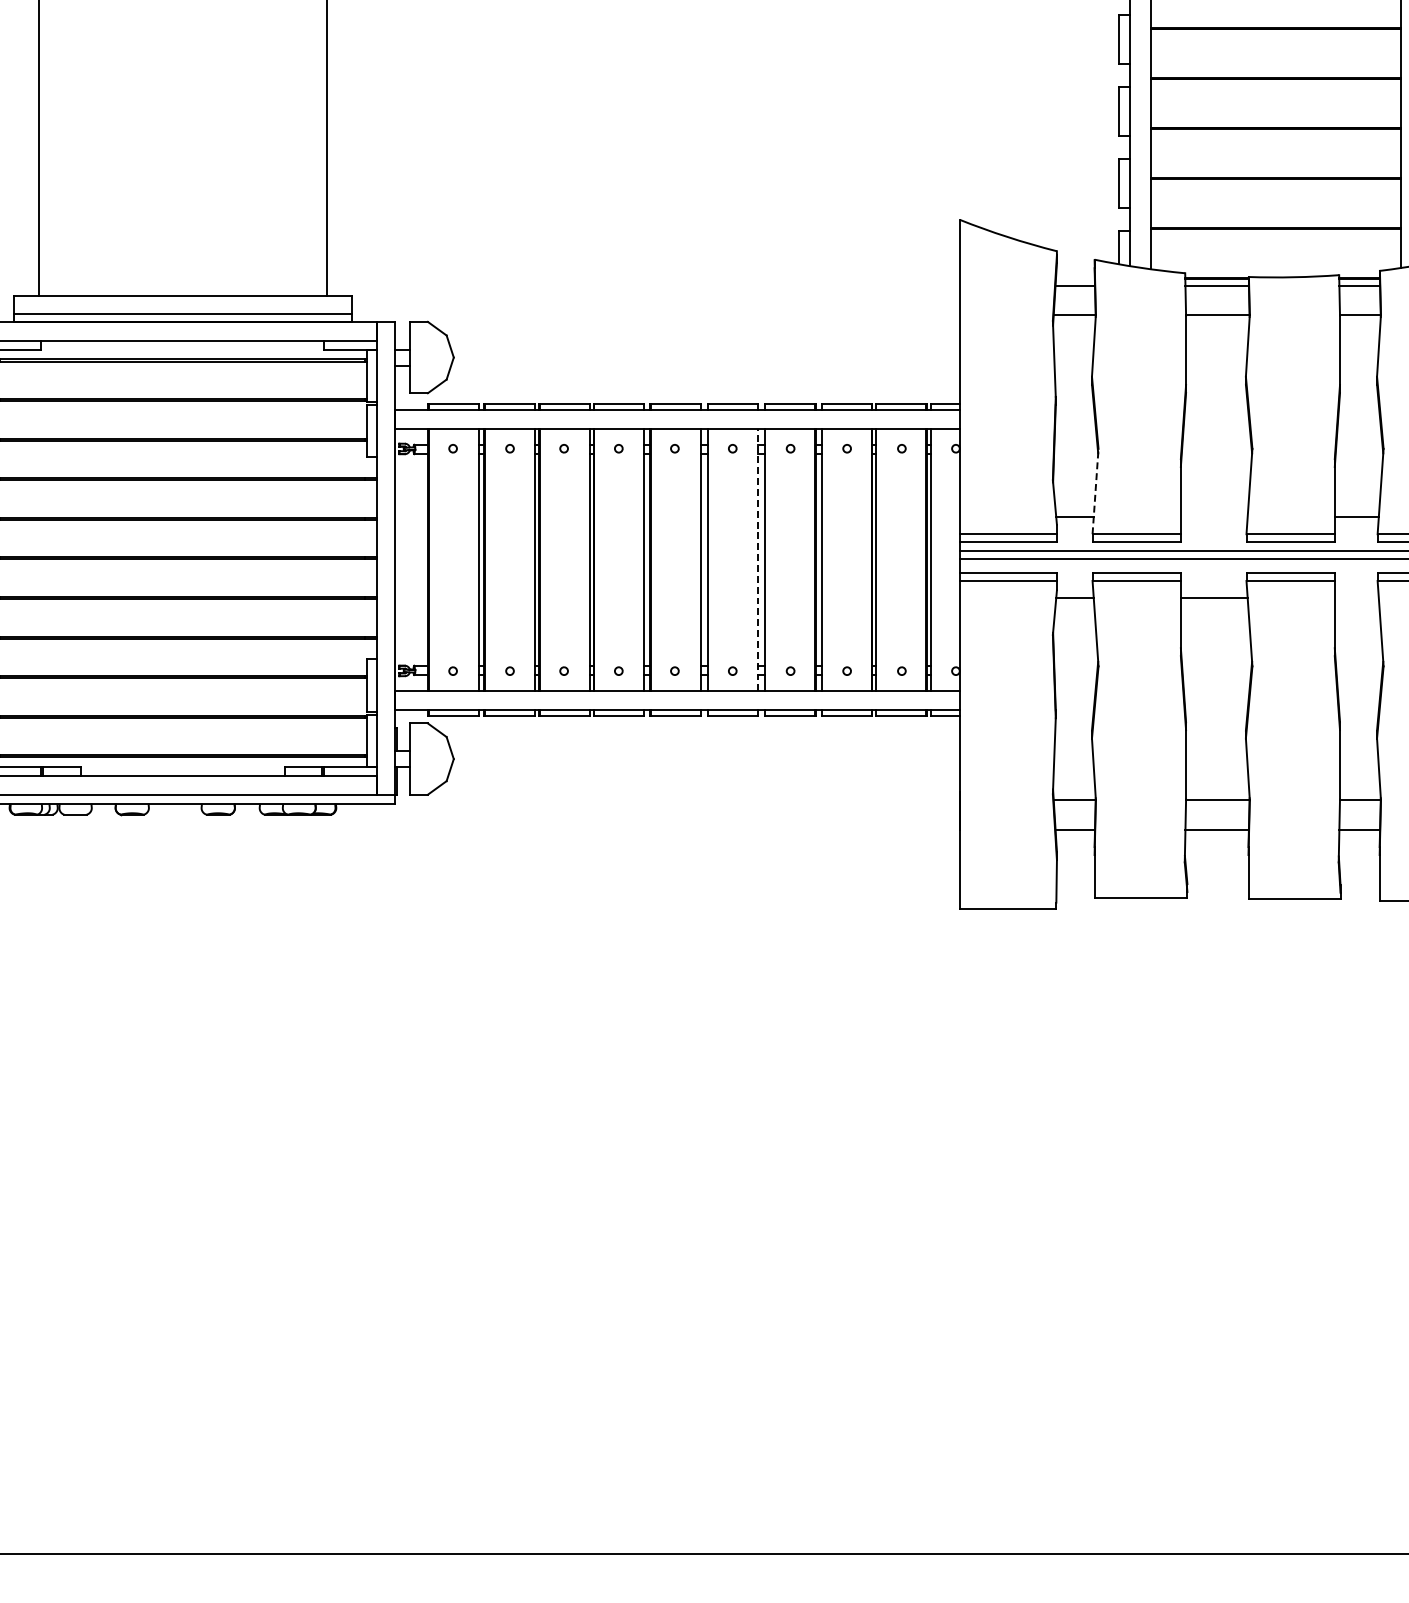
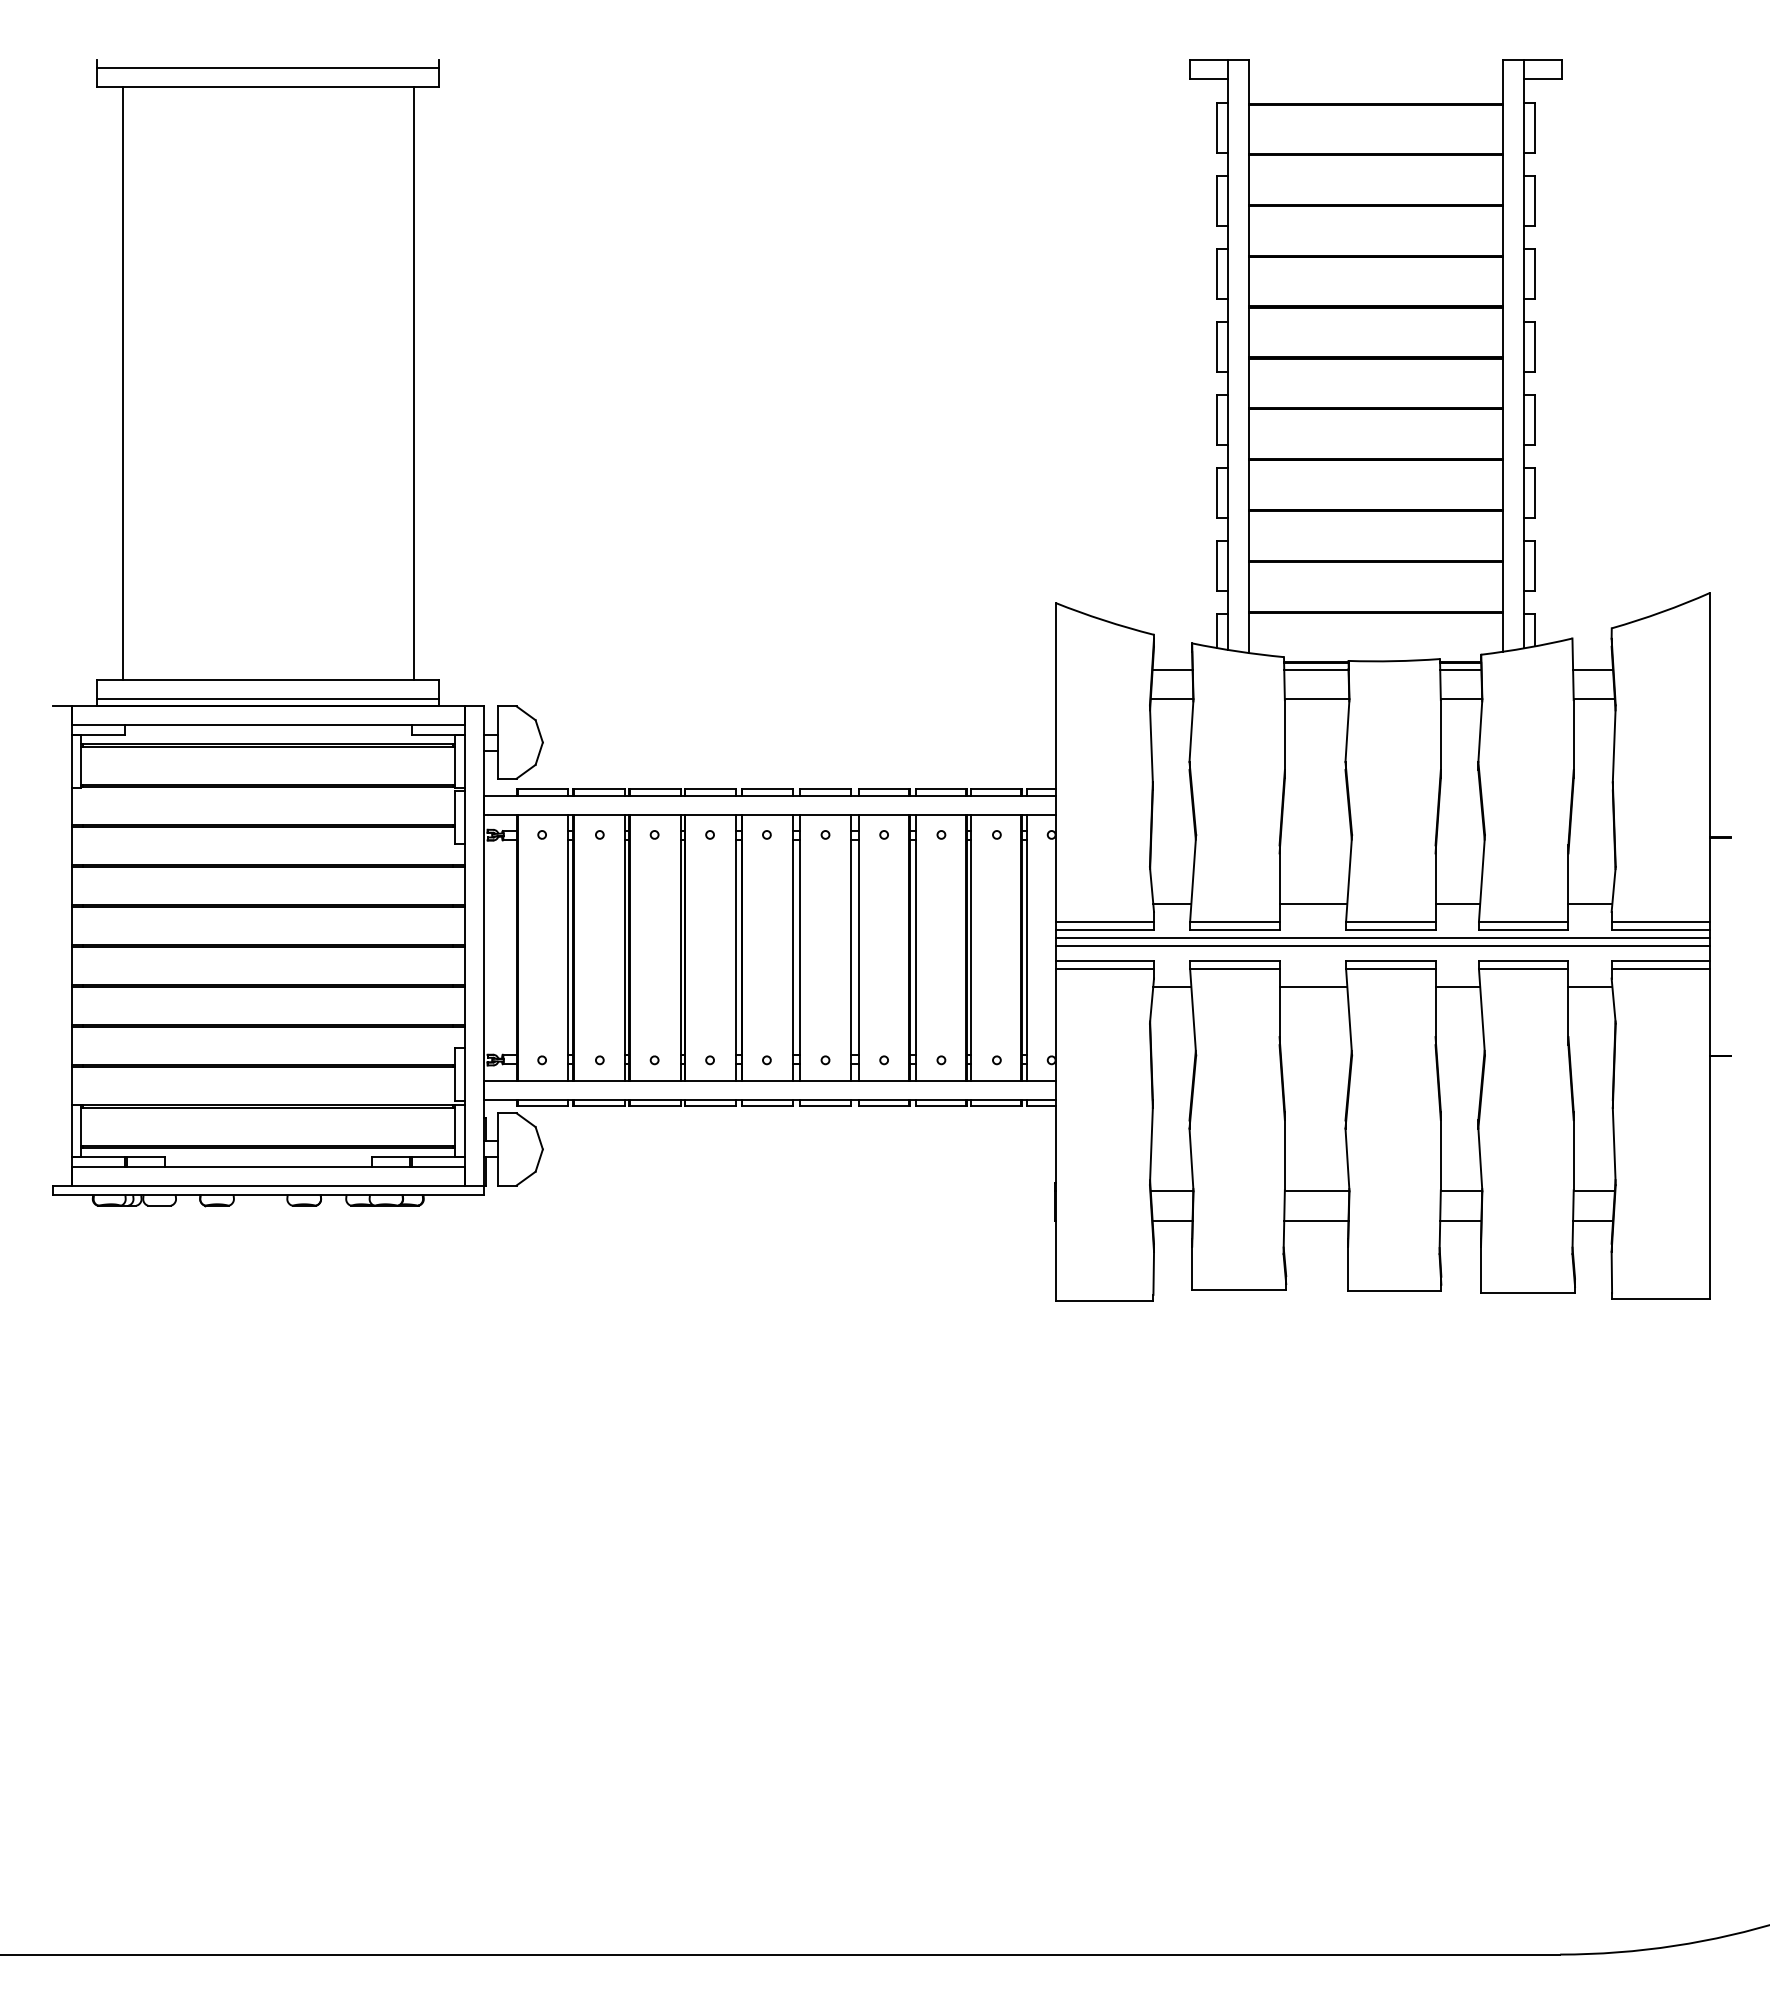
line: (1095, 490) -> (1193, 877), dashed -> solid
line: (1214, 517) -> (1313, 904), added
line: (758, 559) -> (851, 947), dashed -> solid
line: (1356, 598) -> (1457, 986), added

